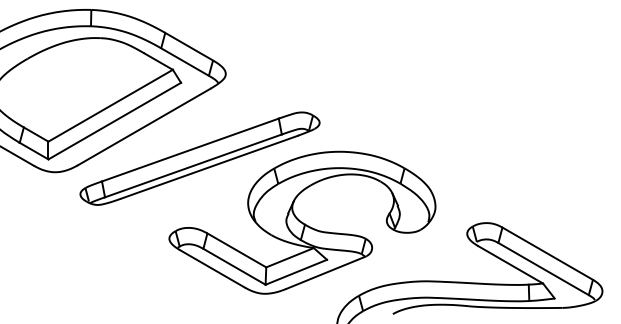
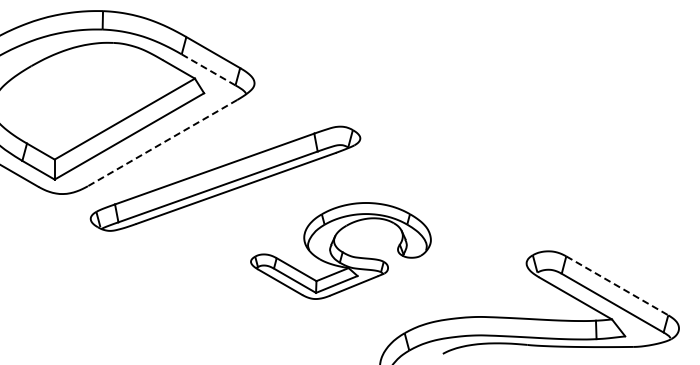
line: (185, 62) -> (209, 70), solid -> dashed
line: (144, 127) -> (162, 143), solid -> dashed
part: (302, 222) -> (340, 250), size x0.6
line: (547, 253) -> (617, 285), solid -> dashed

